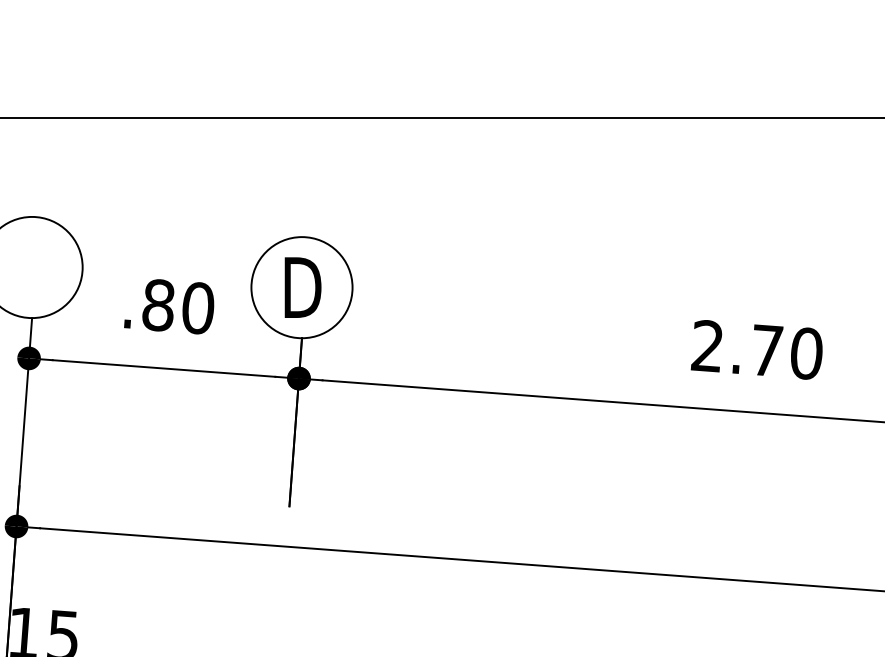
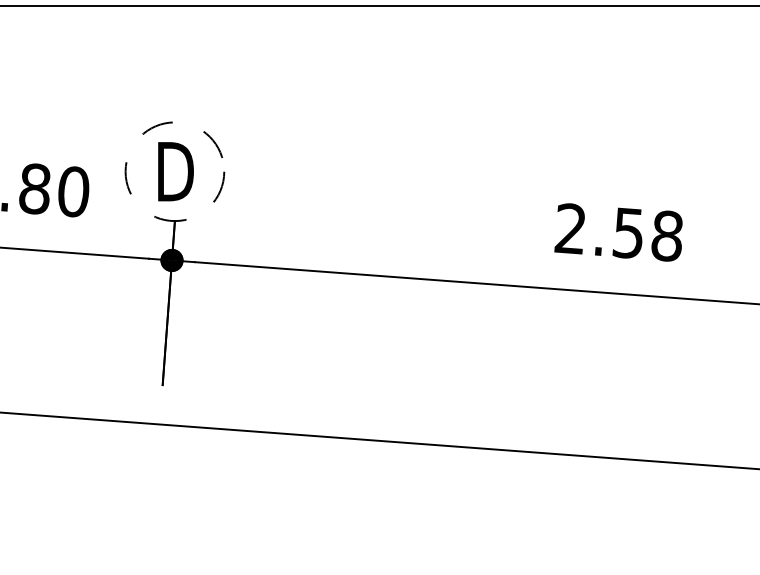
circle: (301, 287) -> (174, 171), solid -> dashed
text: (786, 351) -> (647, 234), 2.70 -> 2.58

